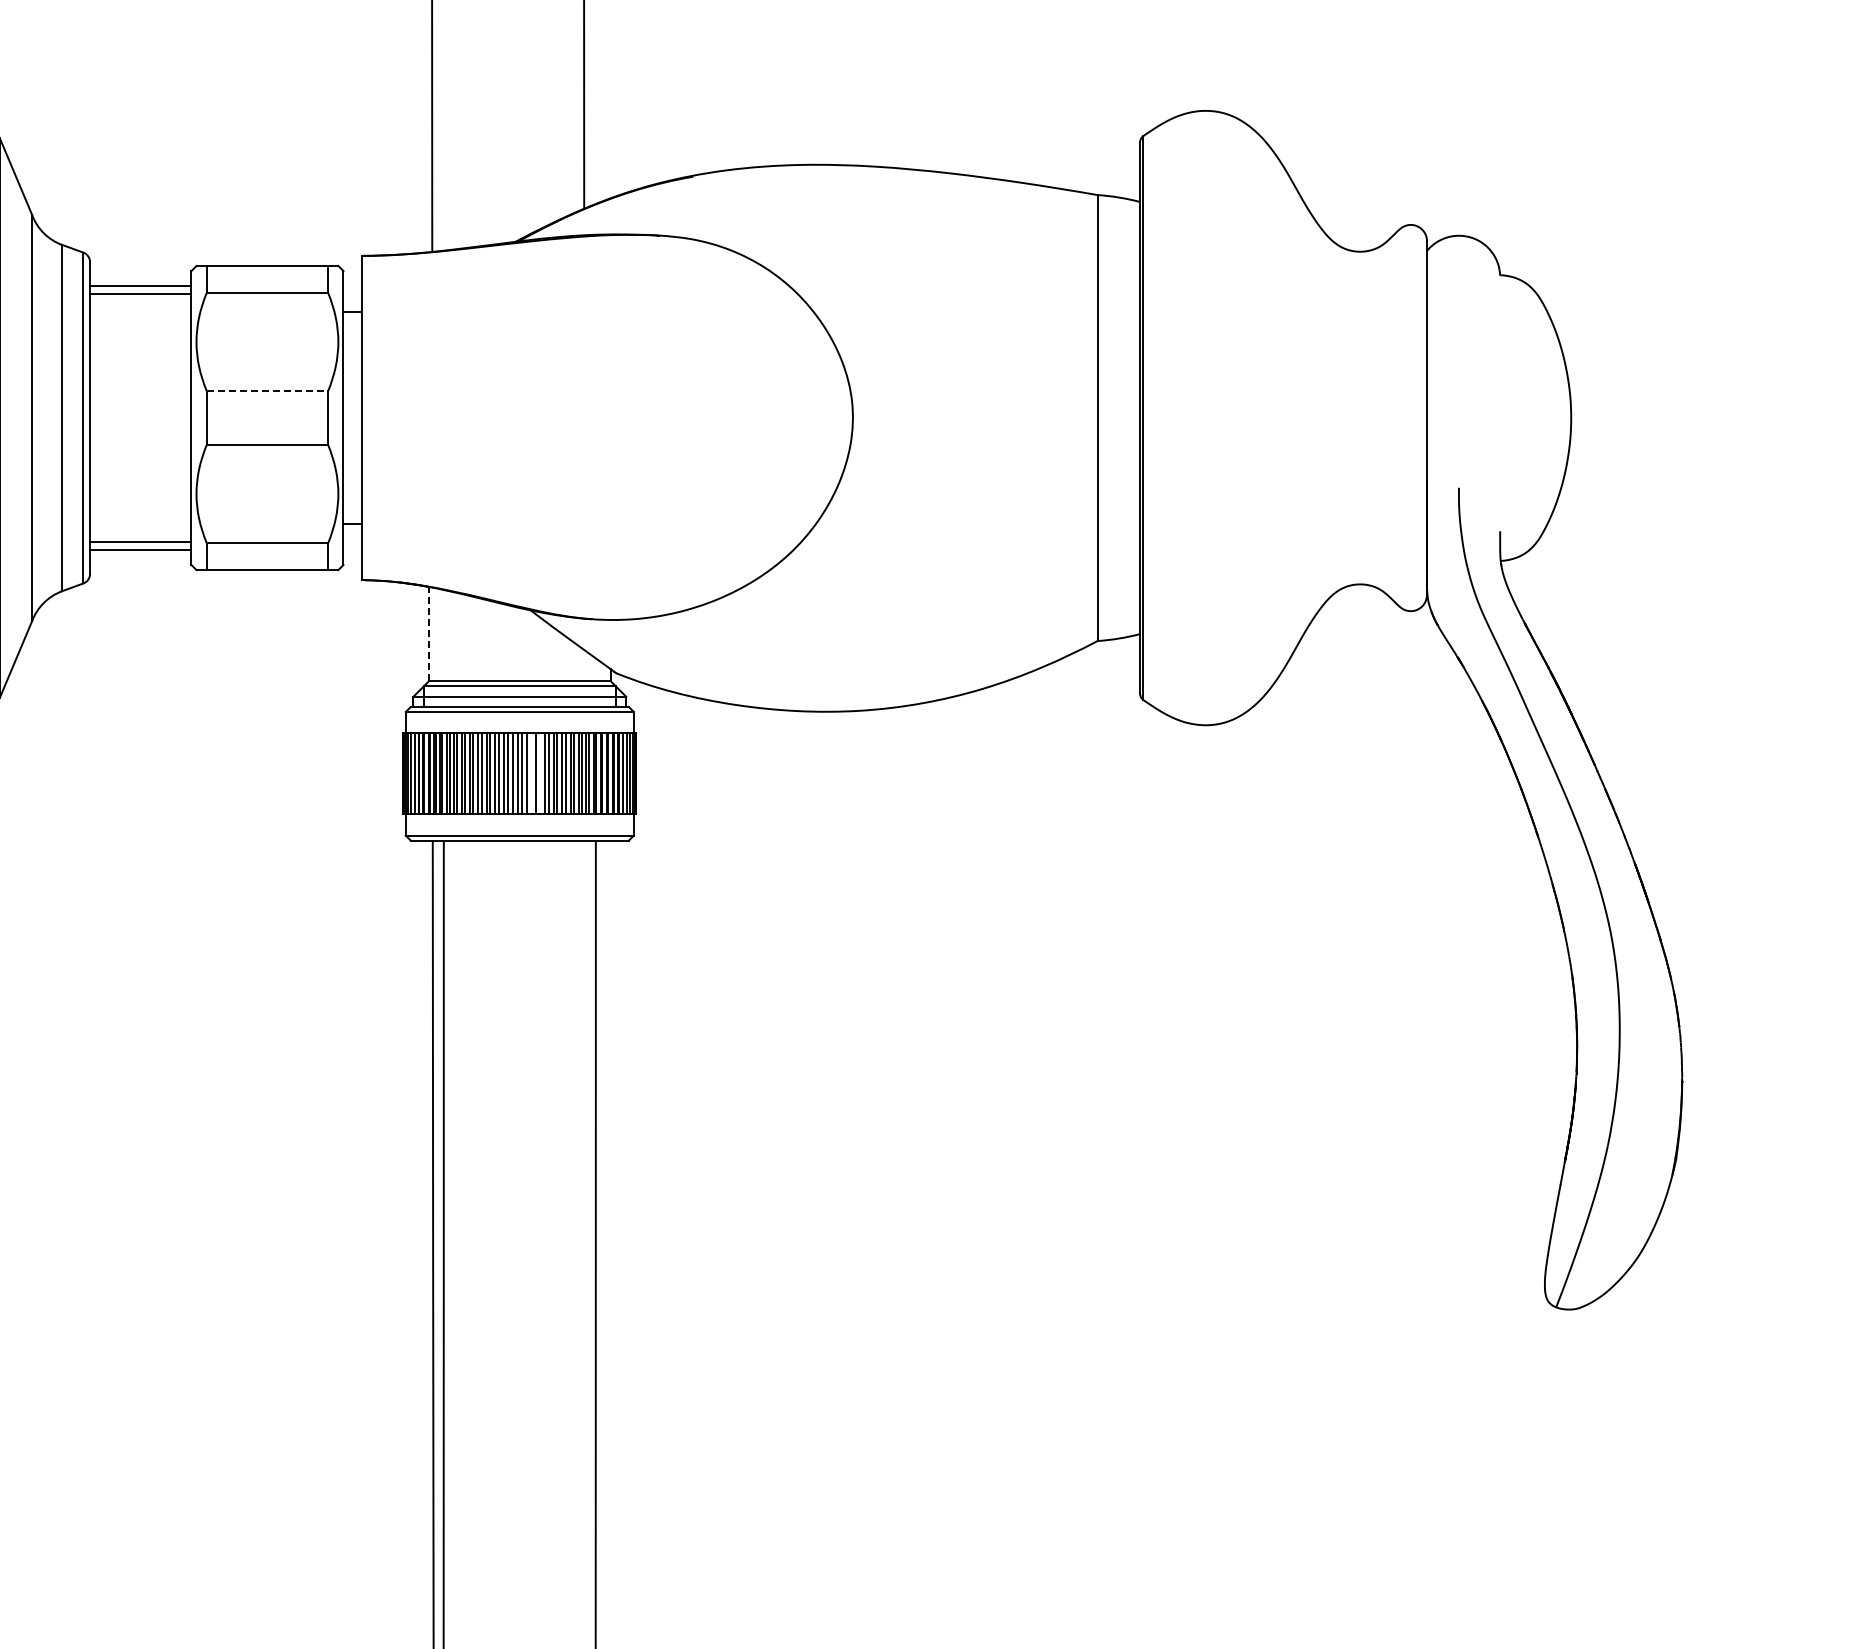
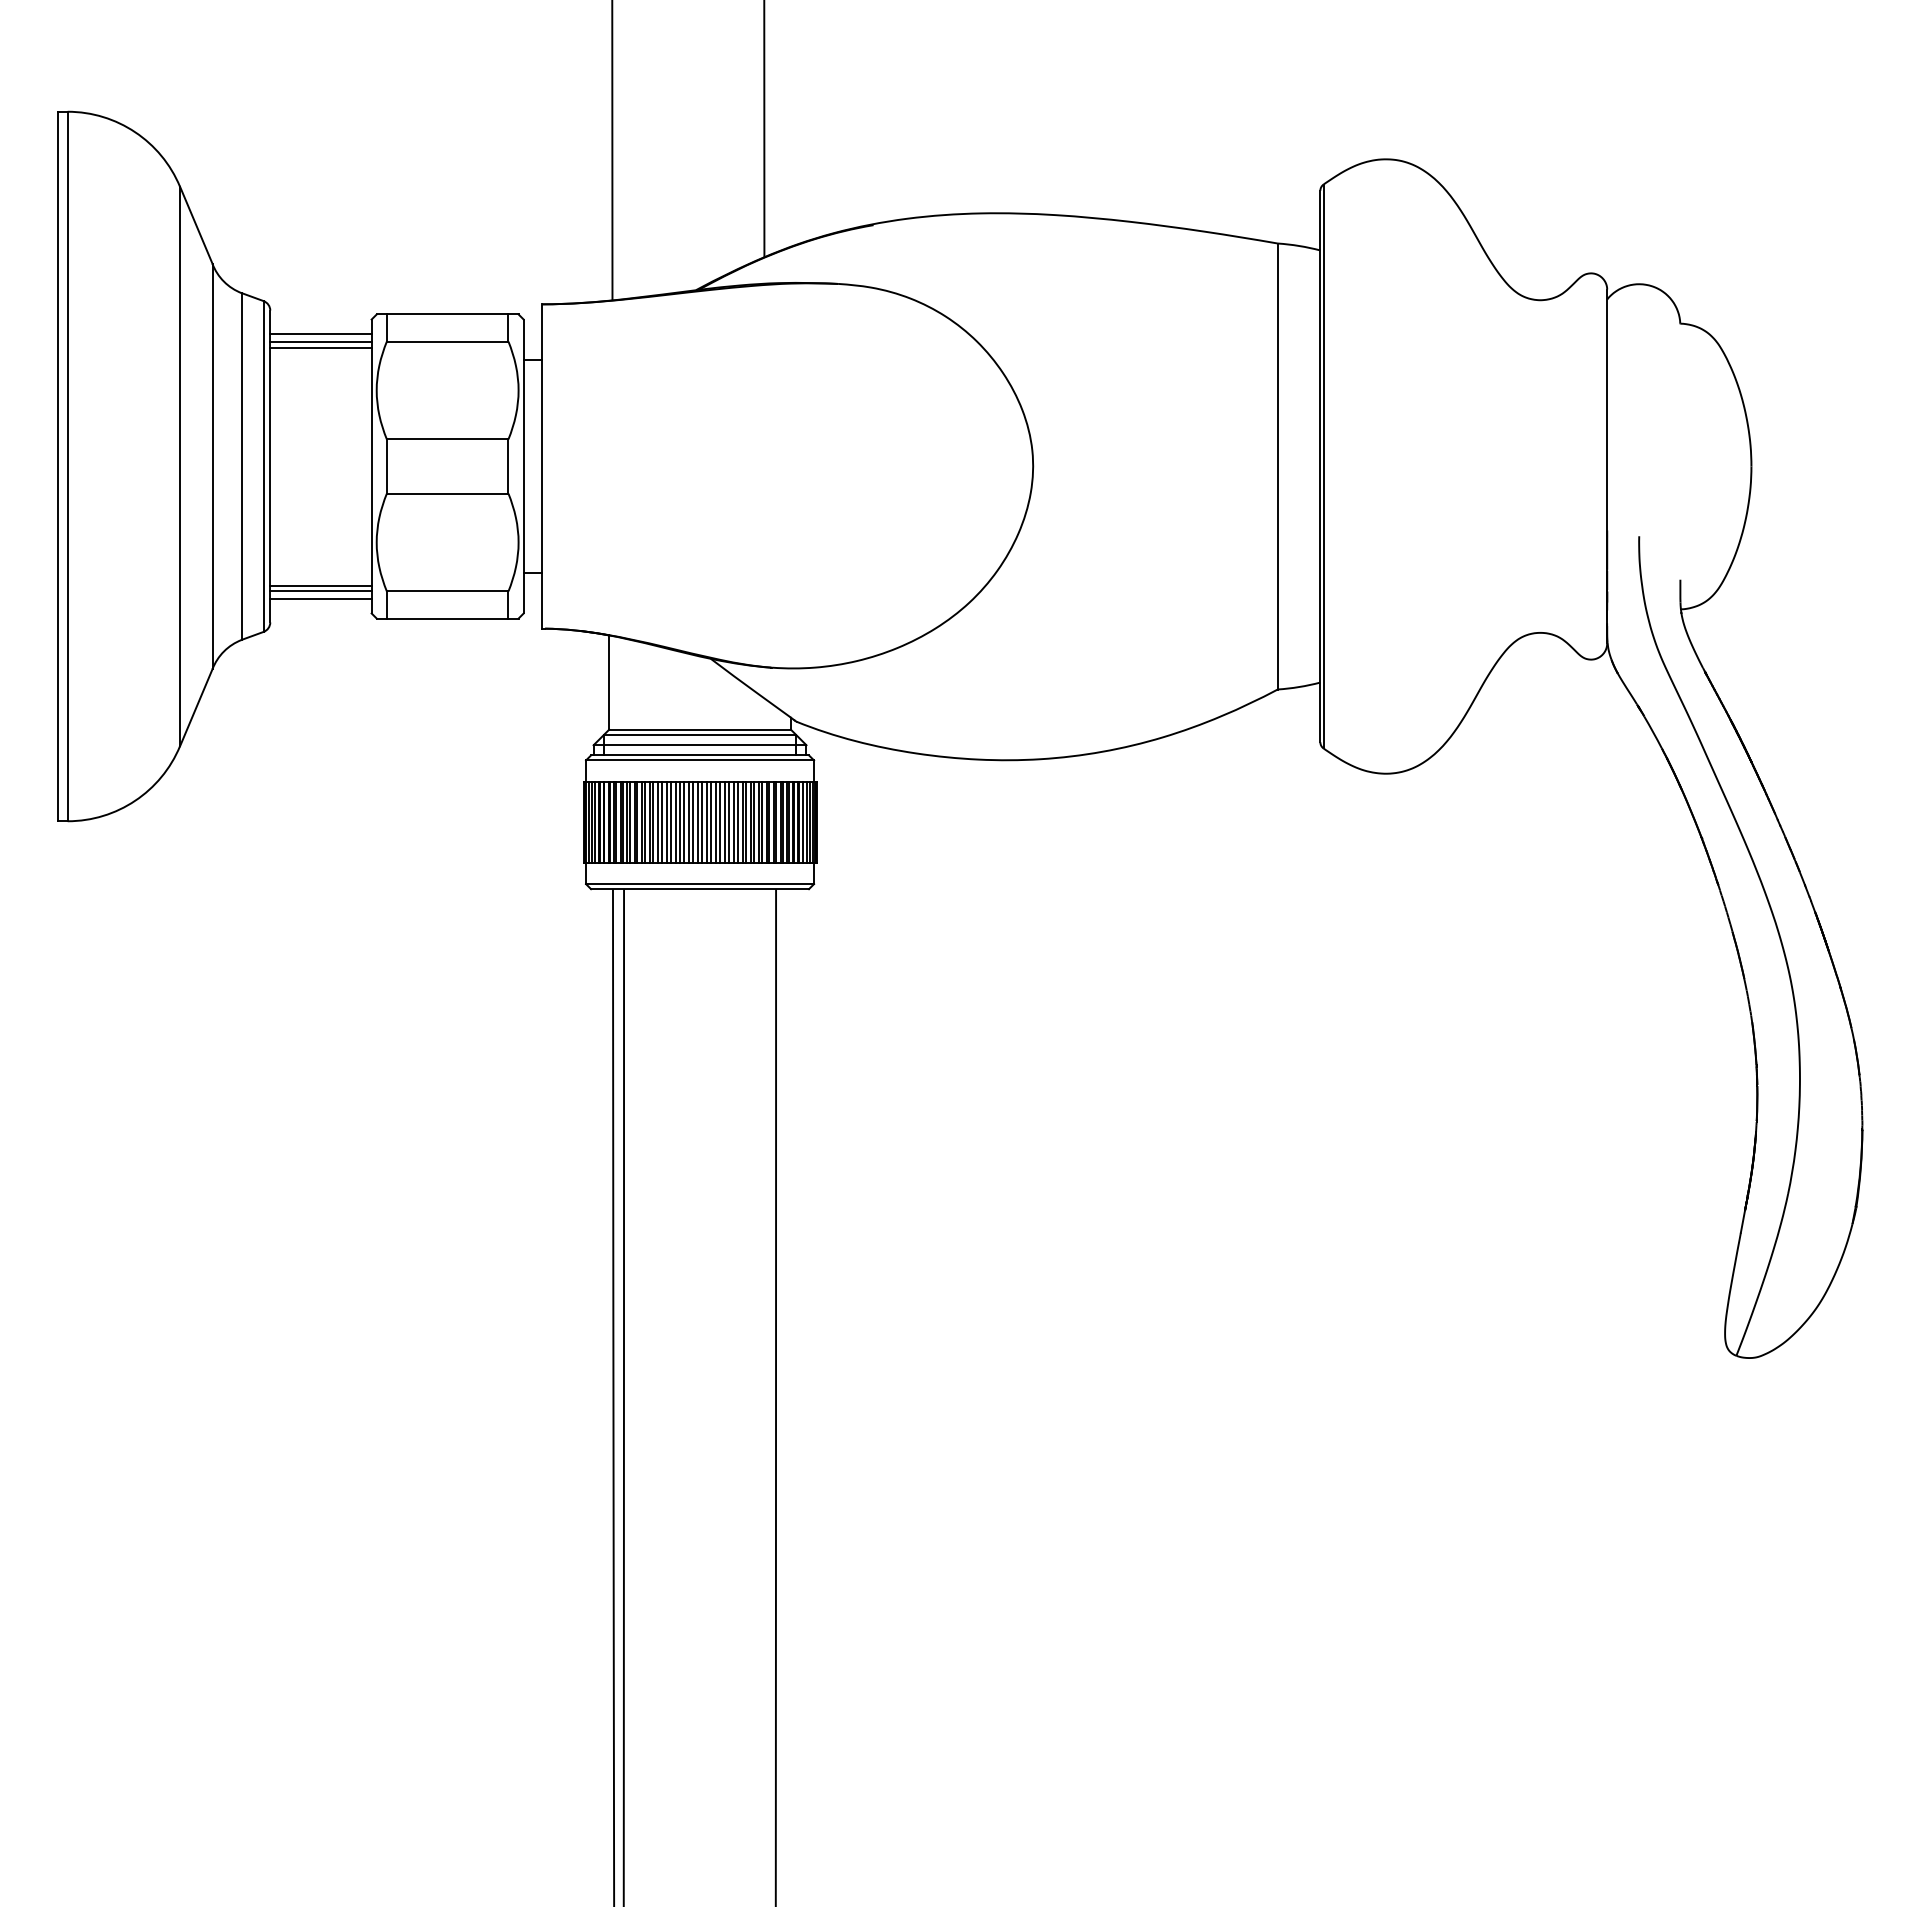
line: (140, 299) -> (320, 347), added
line: (267, 391) -> (447, 439), dashed -> solid
line: (140, 537) -> (320, 585), added
line: (429, 634) -> (609, 682), dashed -> solid
line: (531, 773) -> (711, 821), added
line: (540, 773) -> (720, 821), added

